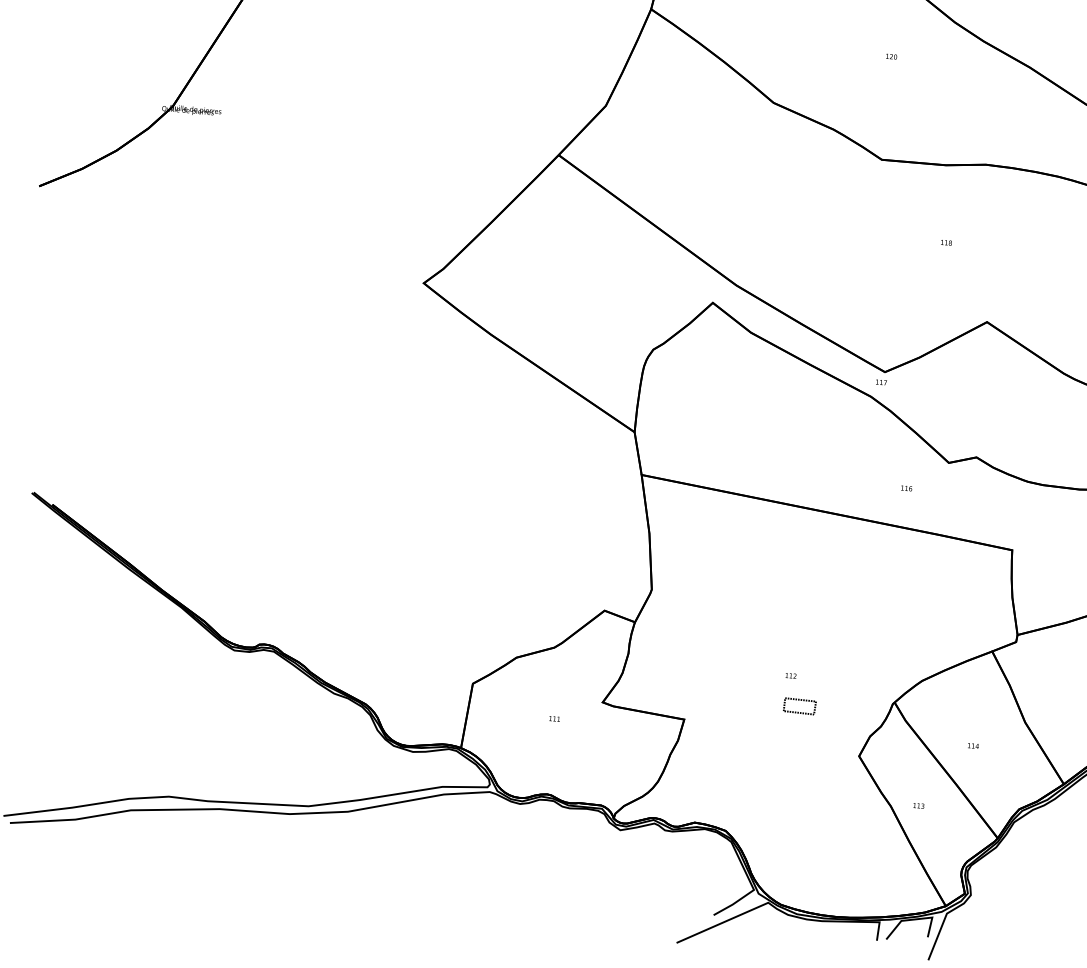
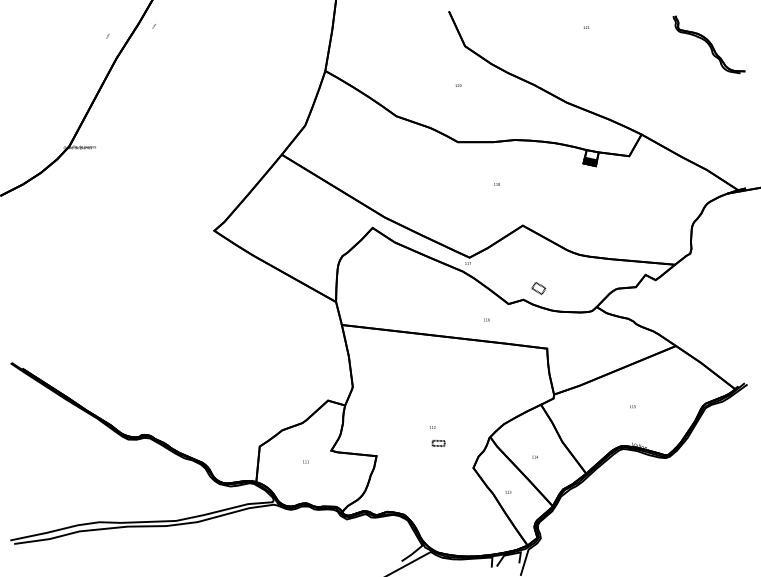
part: (1005, 439) -> (538, 288), added
part: (799, 704) -> (438, 442), size x0.71

